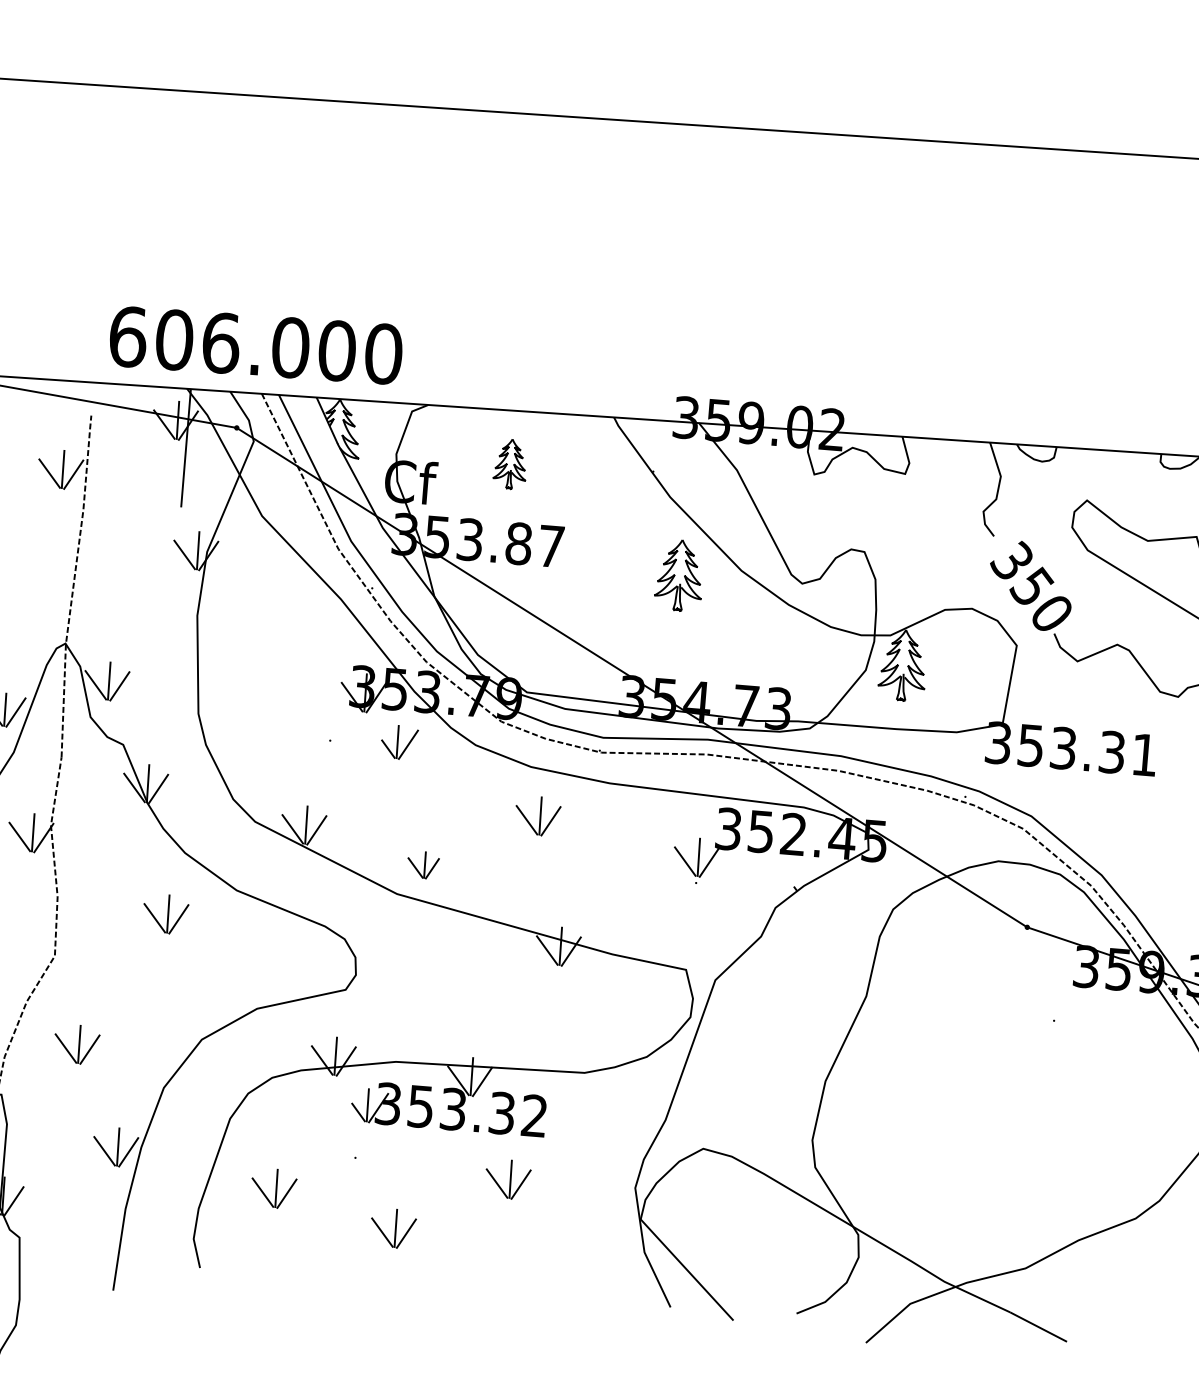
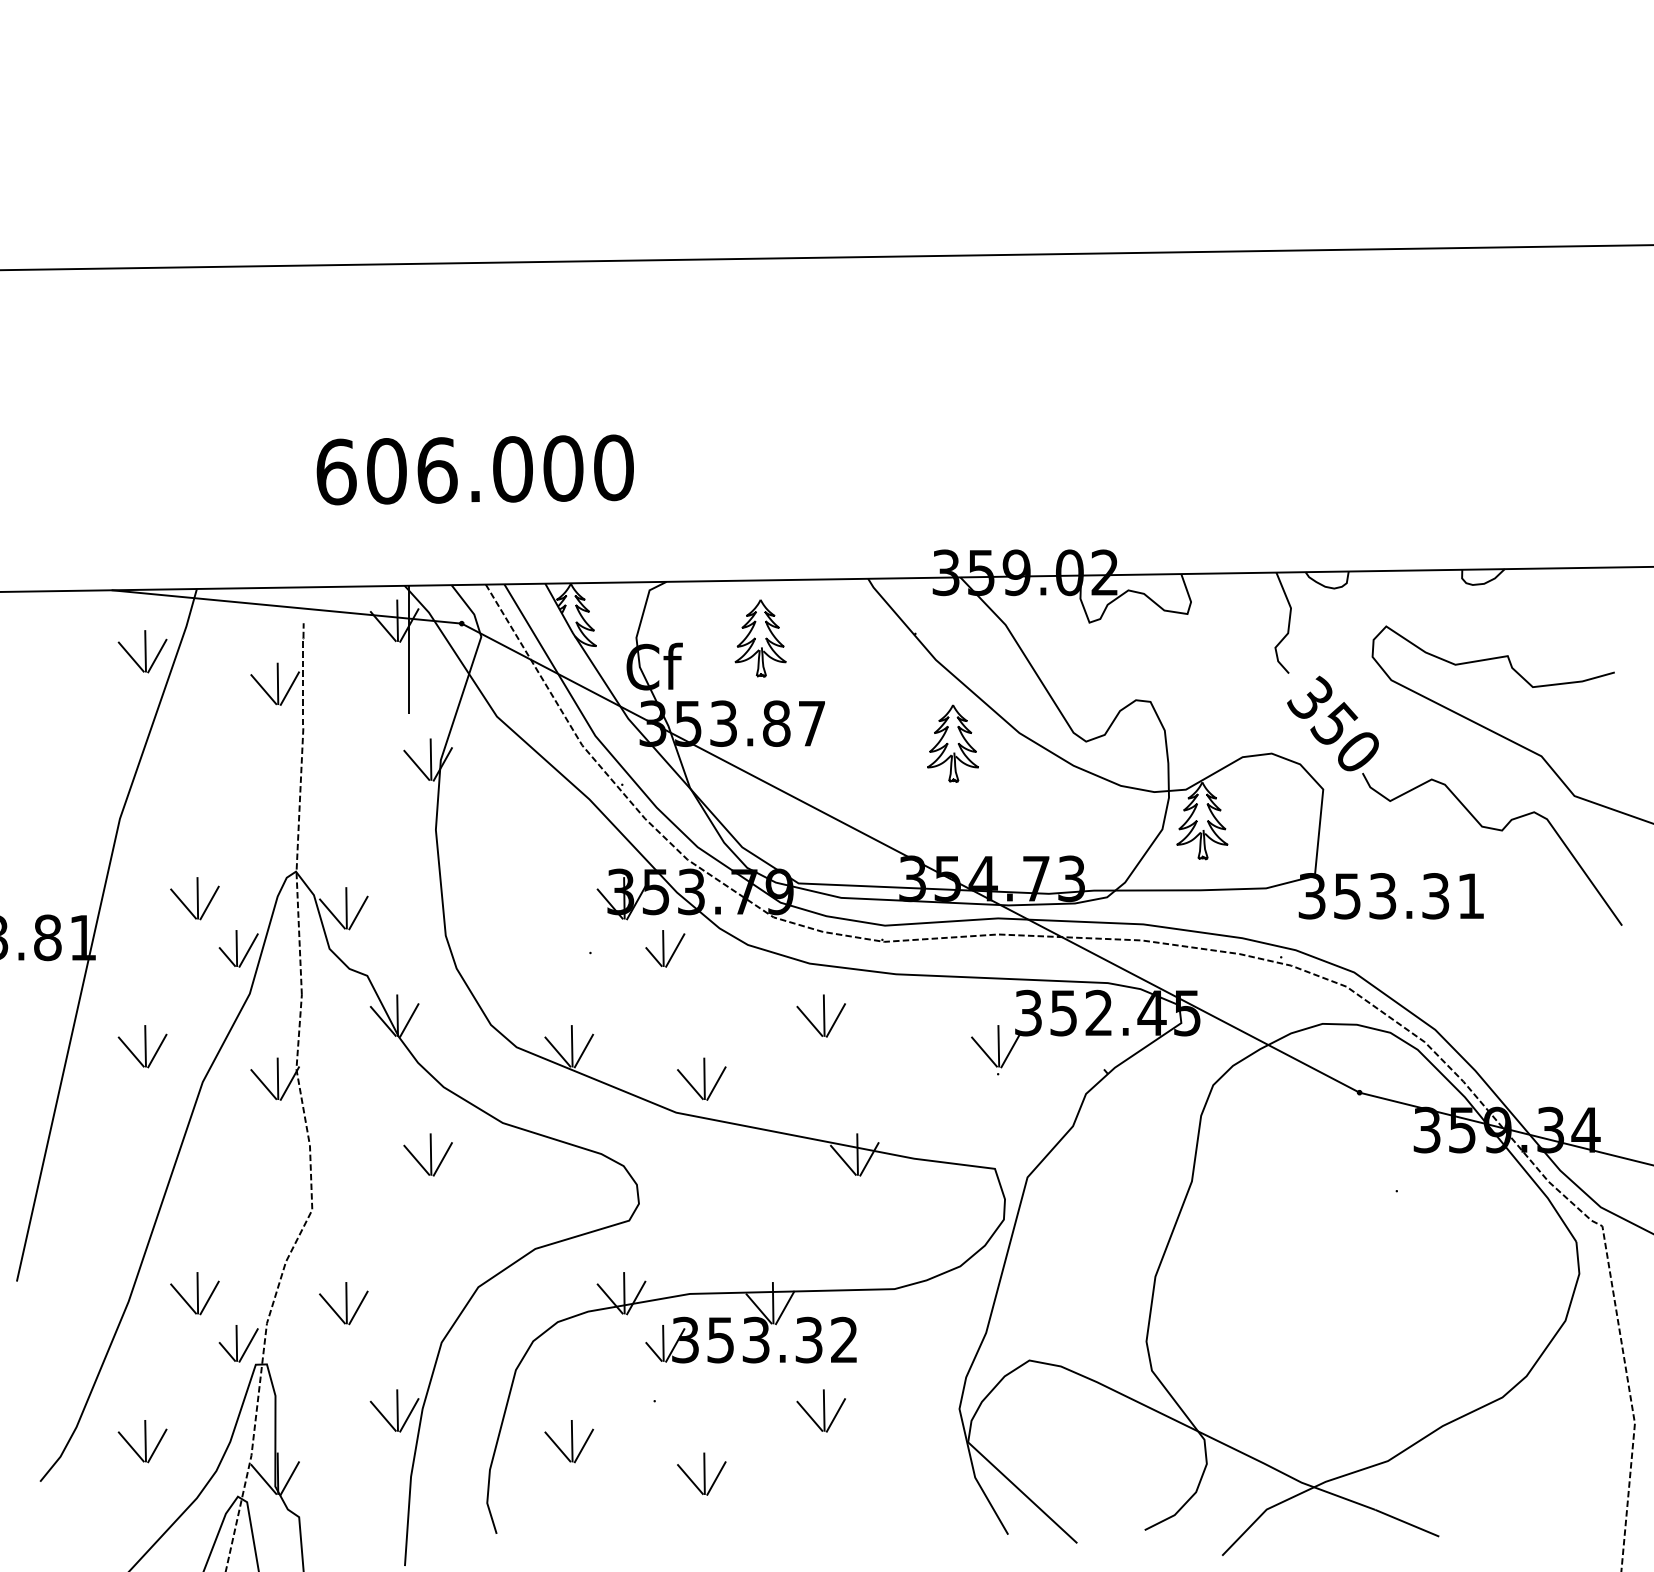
text: (255, 345) -> (474, 469), moved
part: (510, 464) -> (760, 638), size x1.43
part: (422, 864) -> (701, 1078), size x1.43

